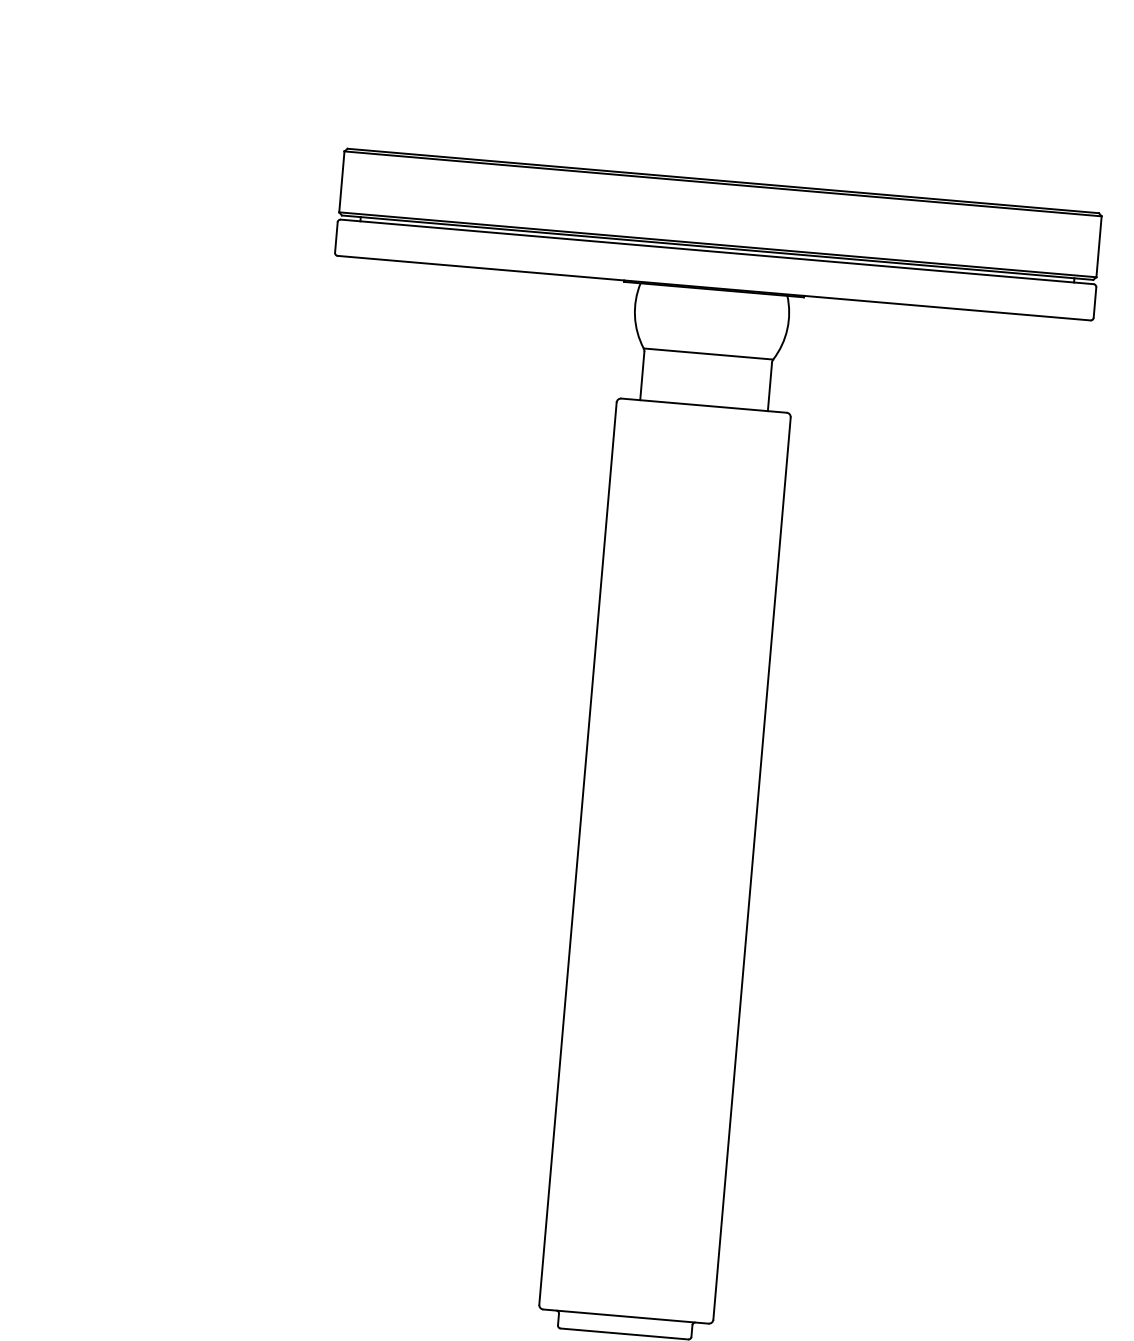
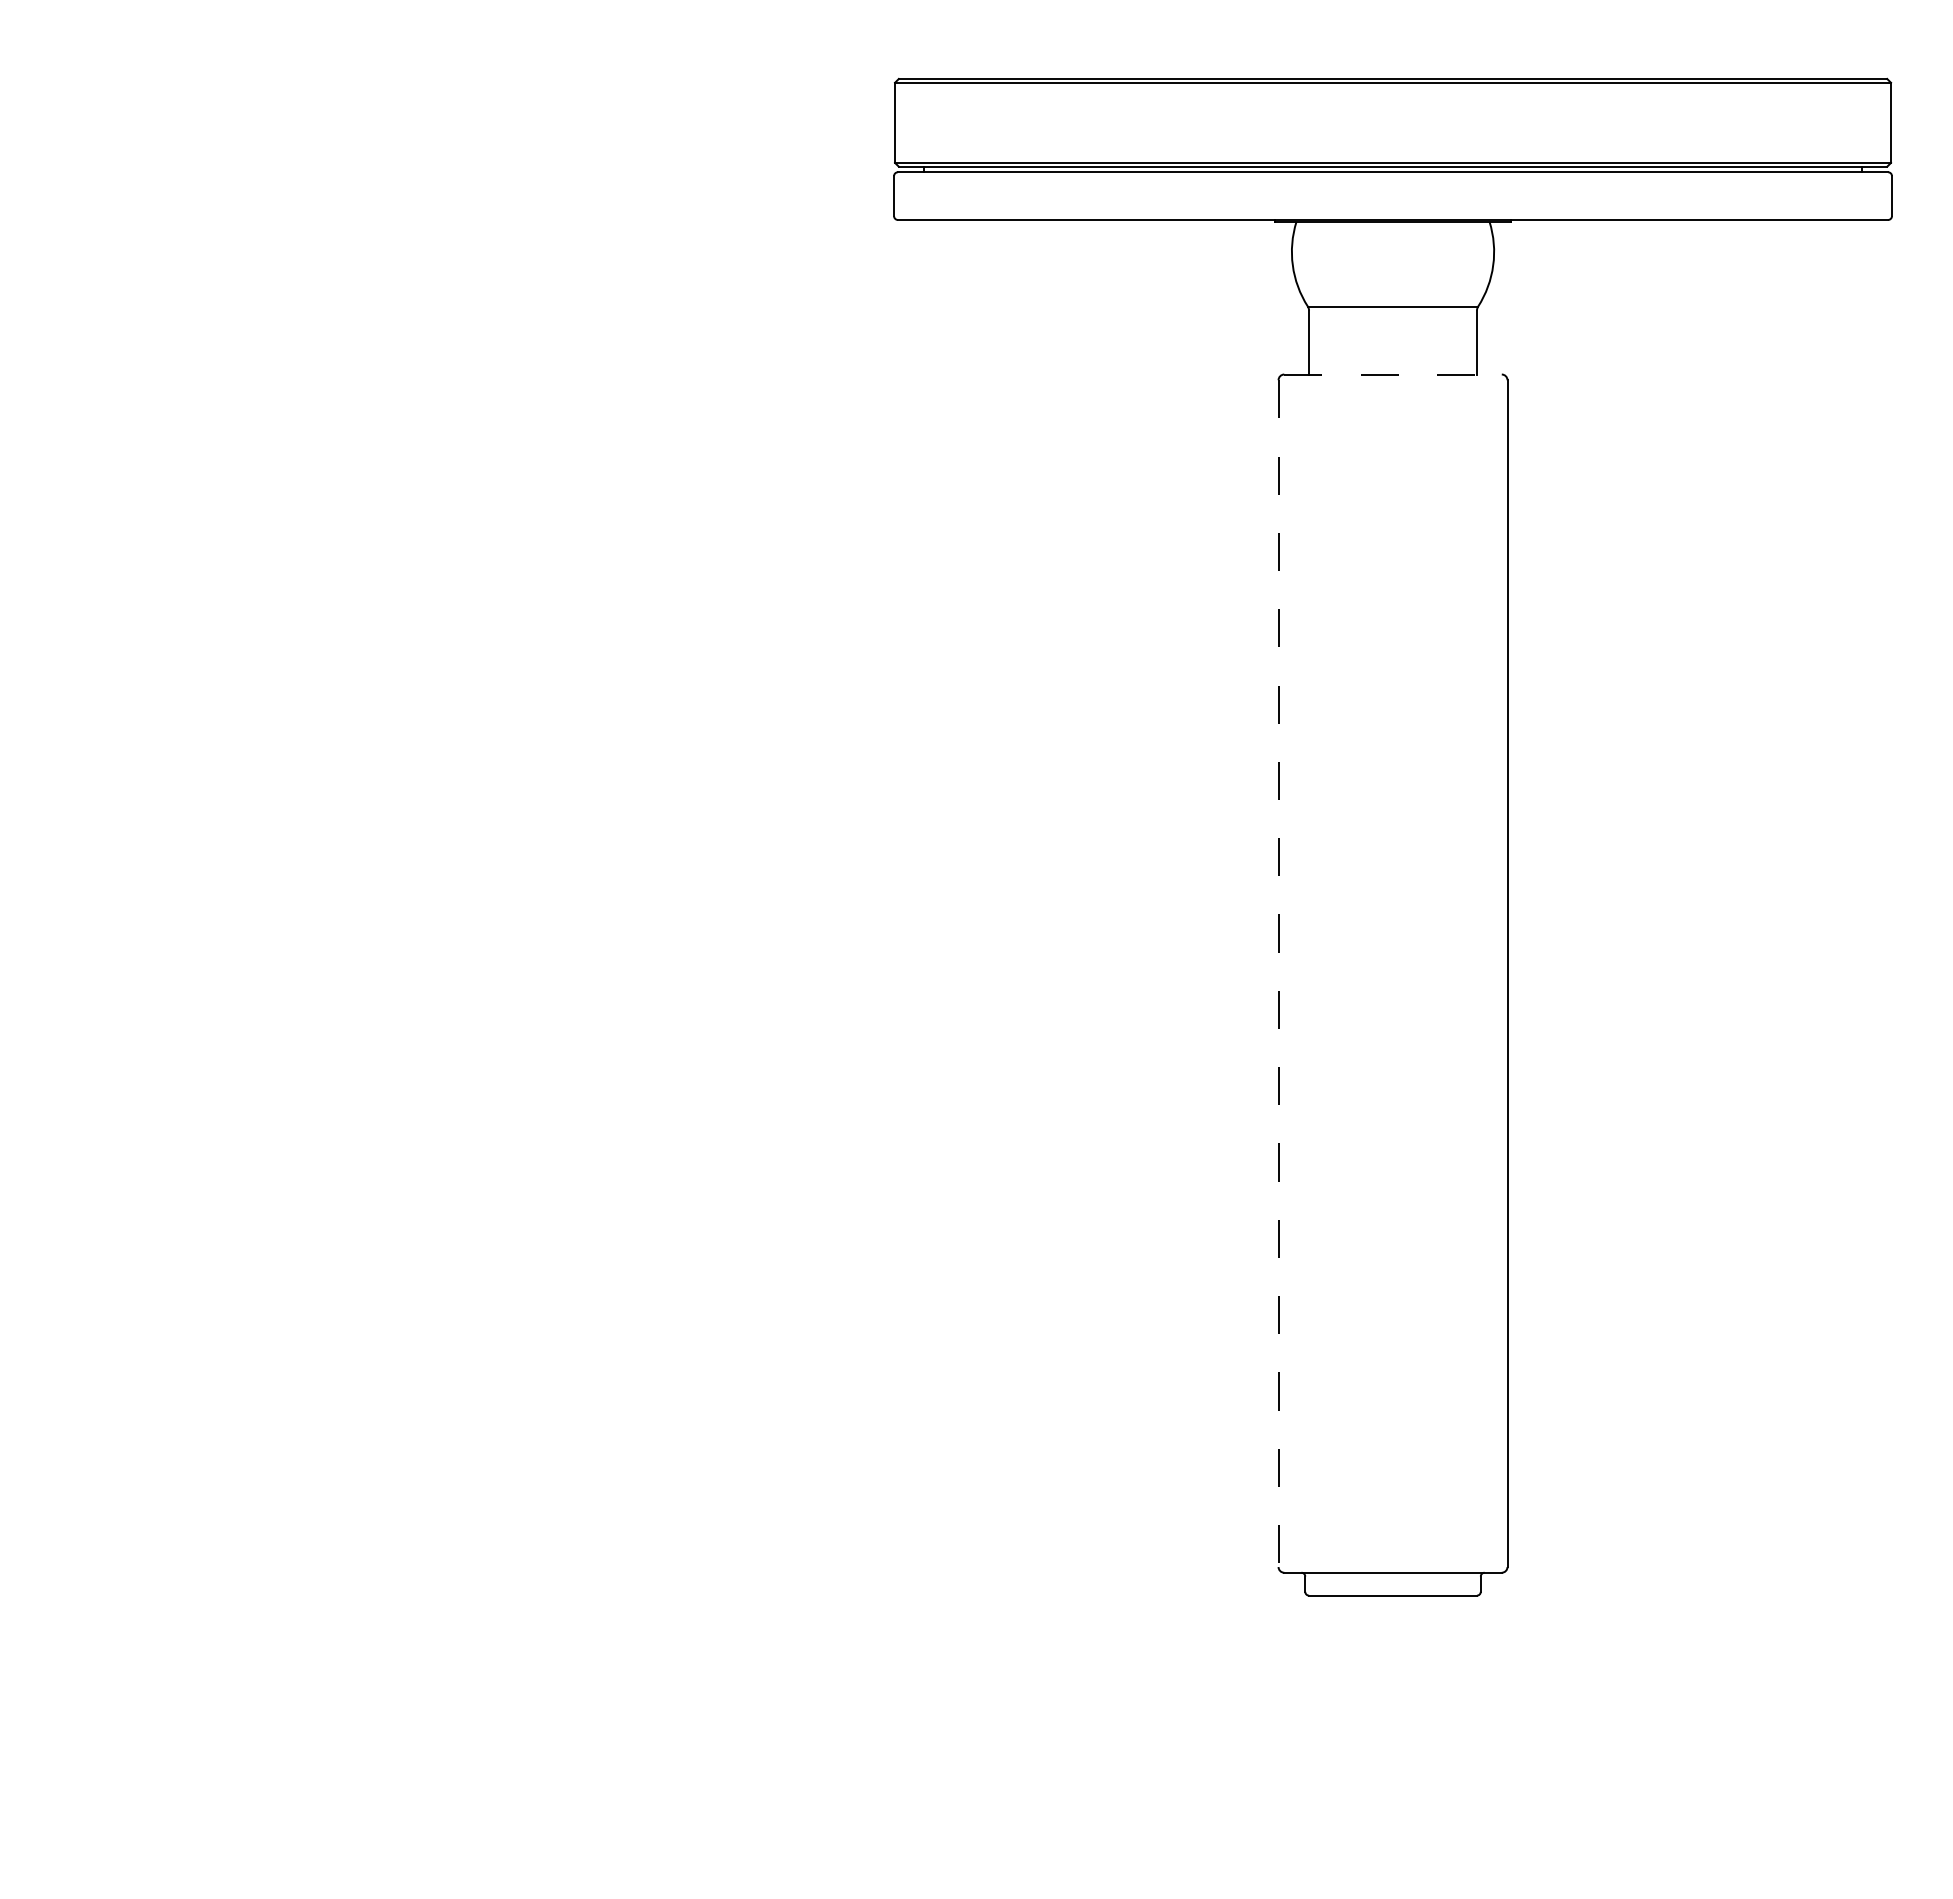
line: (704, 405) -> (1393, 374), solid -> dashed
line: (577, 854) -> (1278, 974), solid -> dashed

